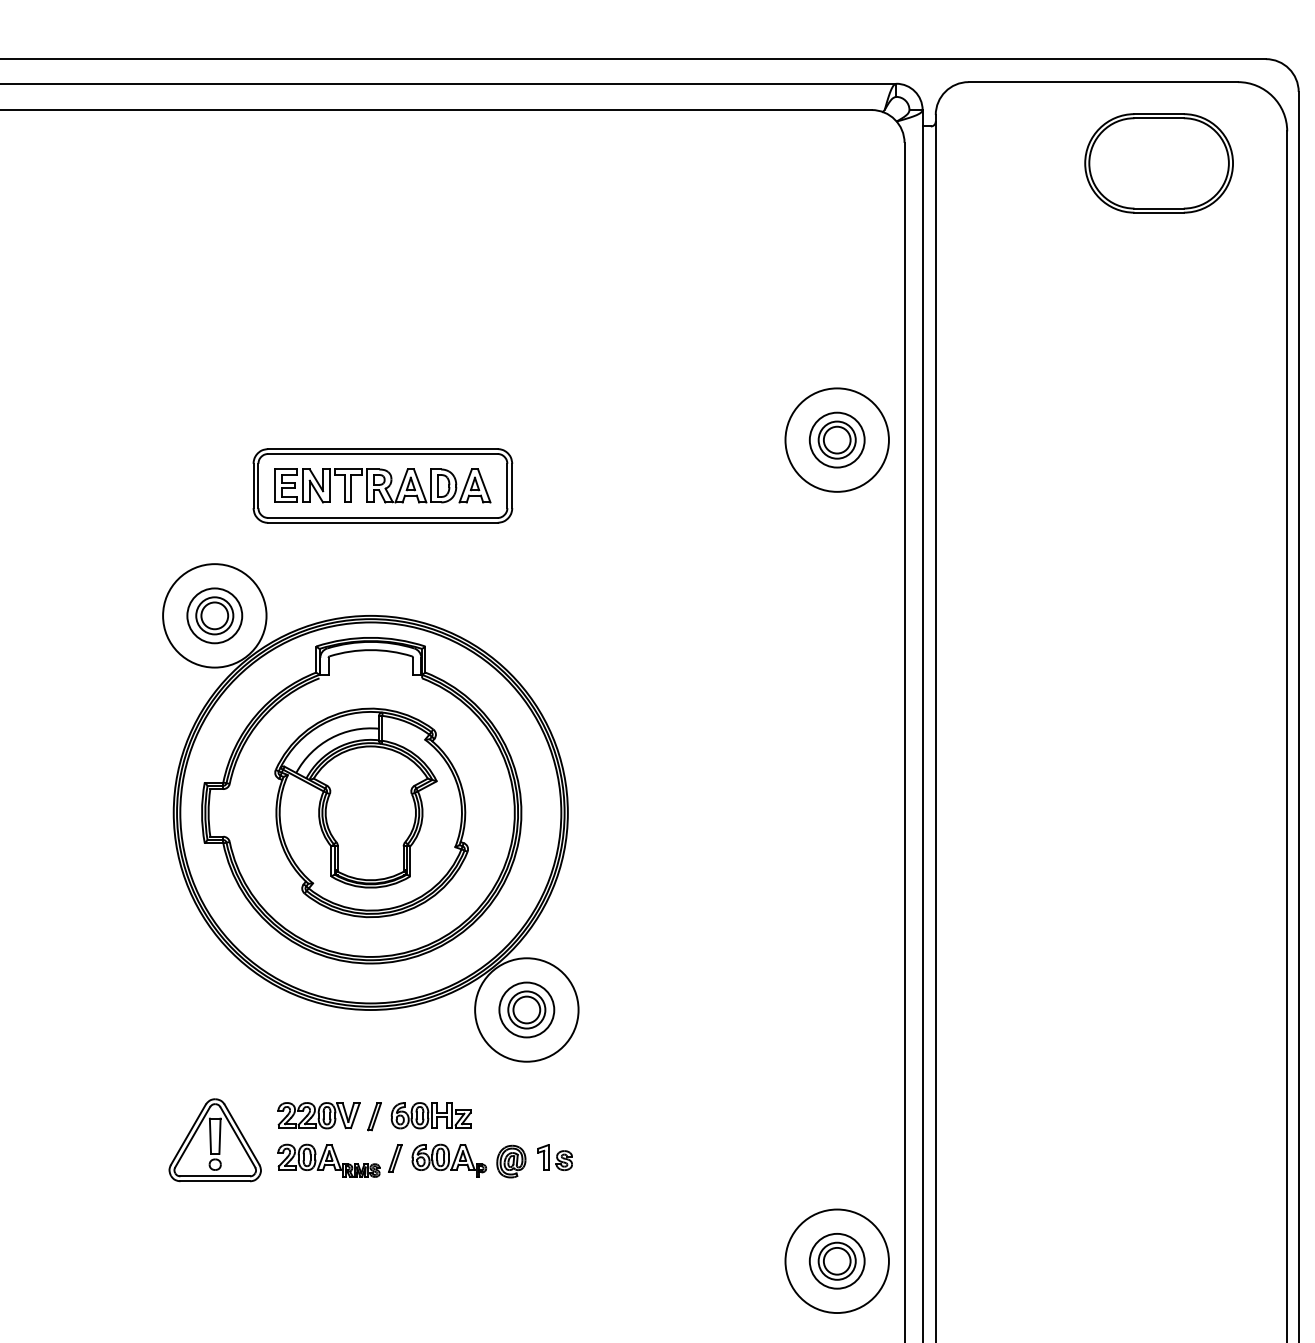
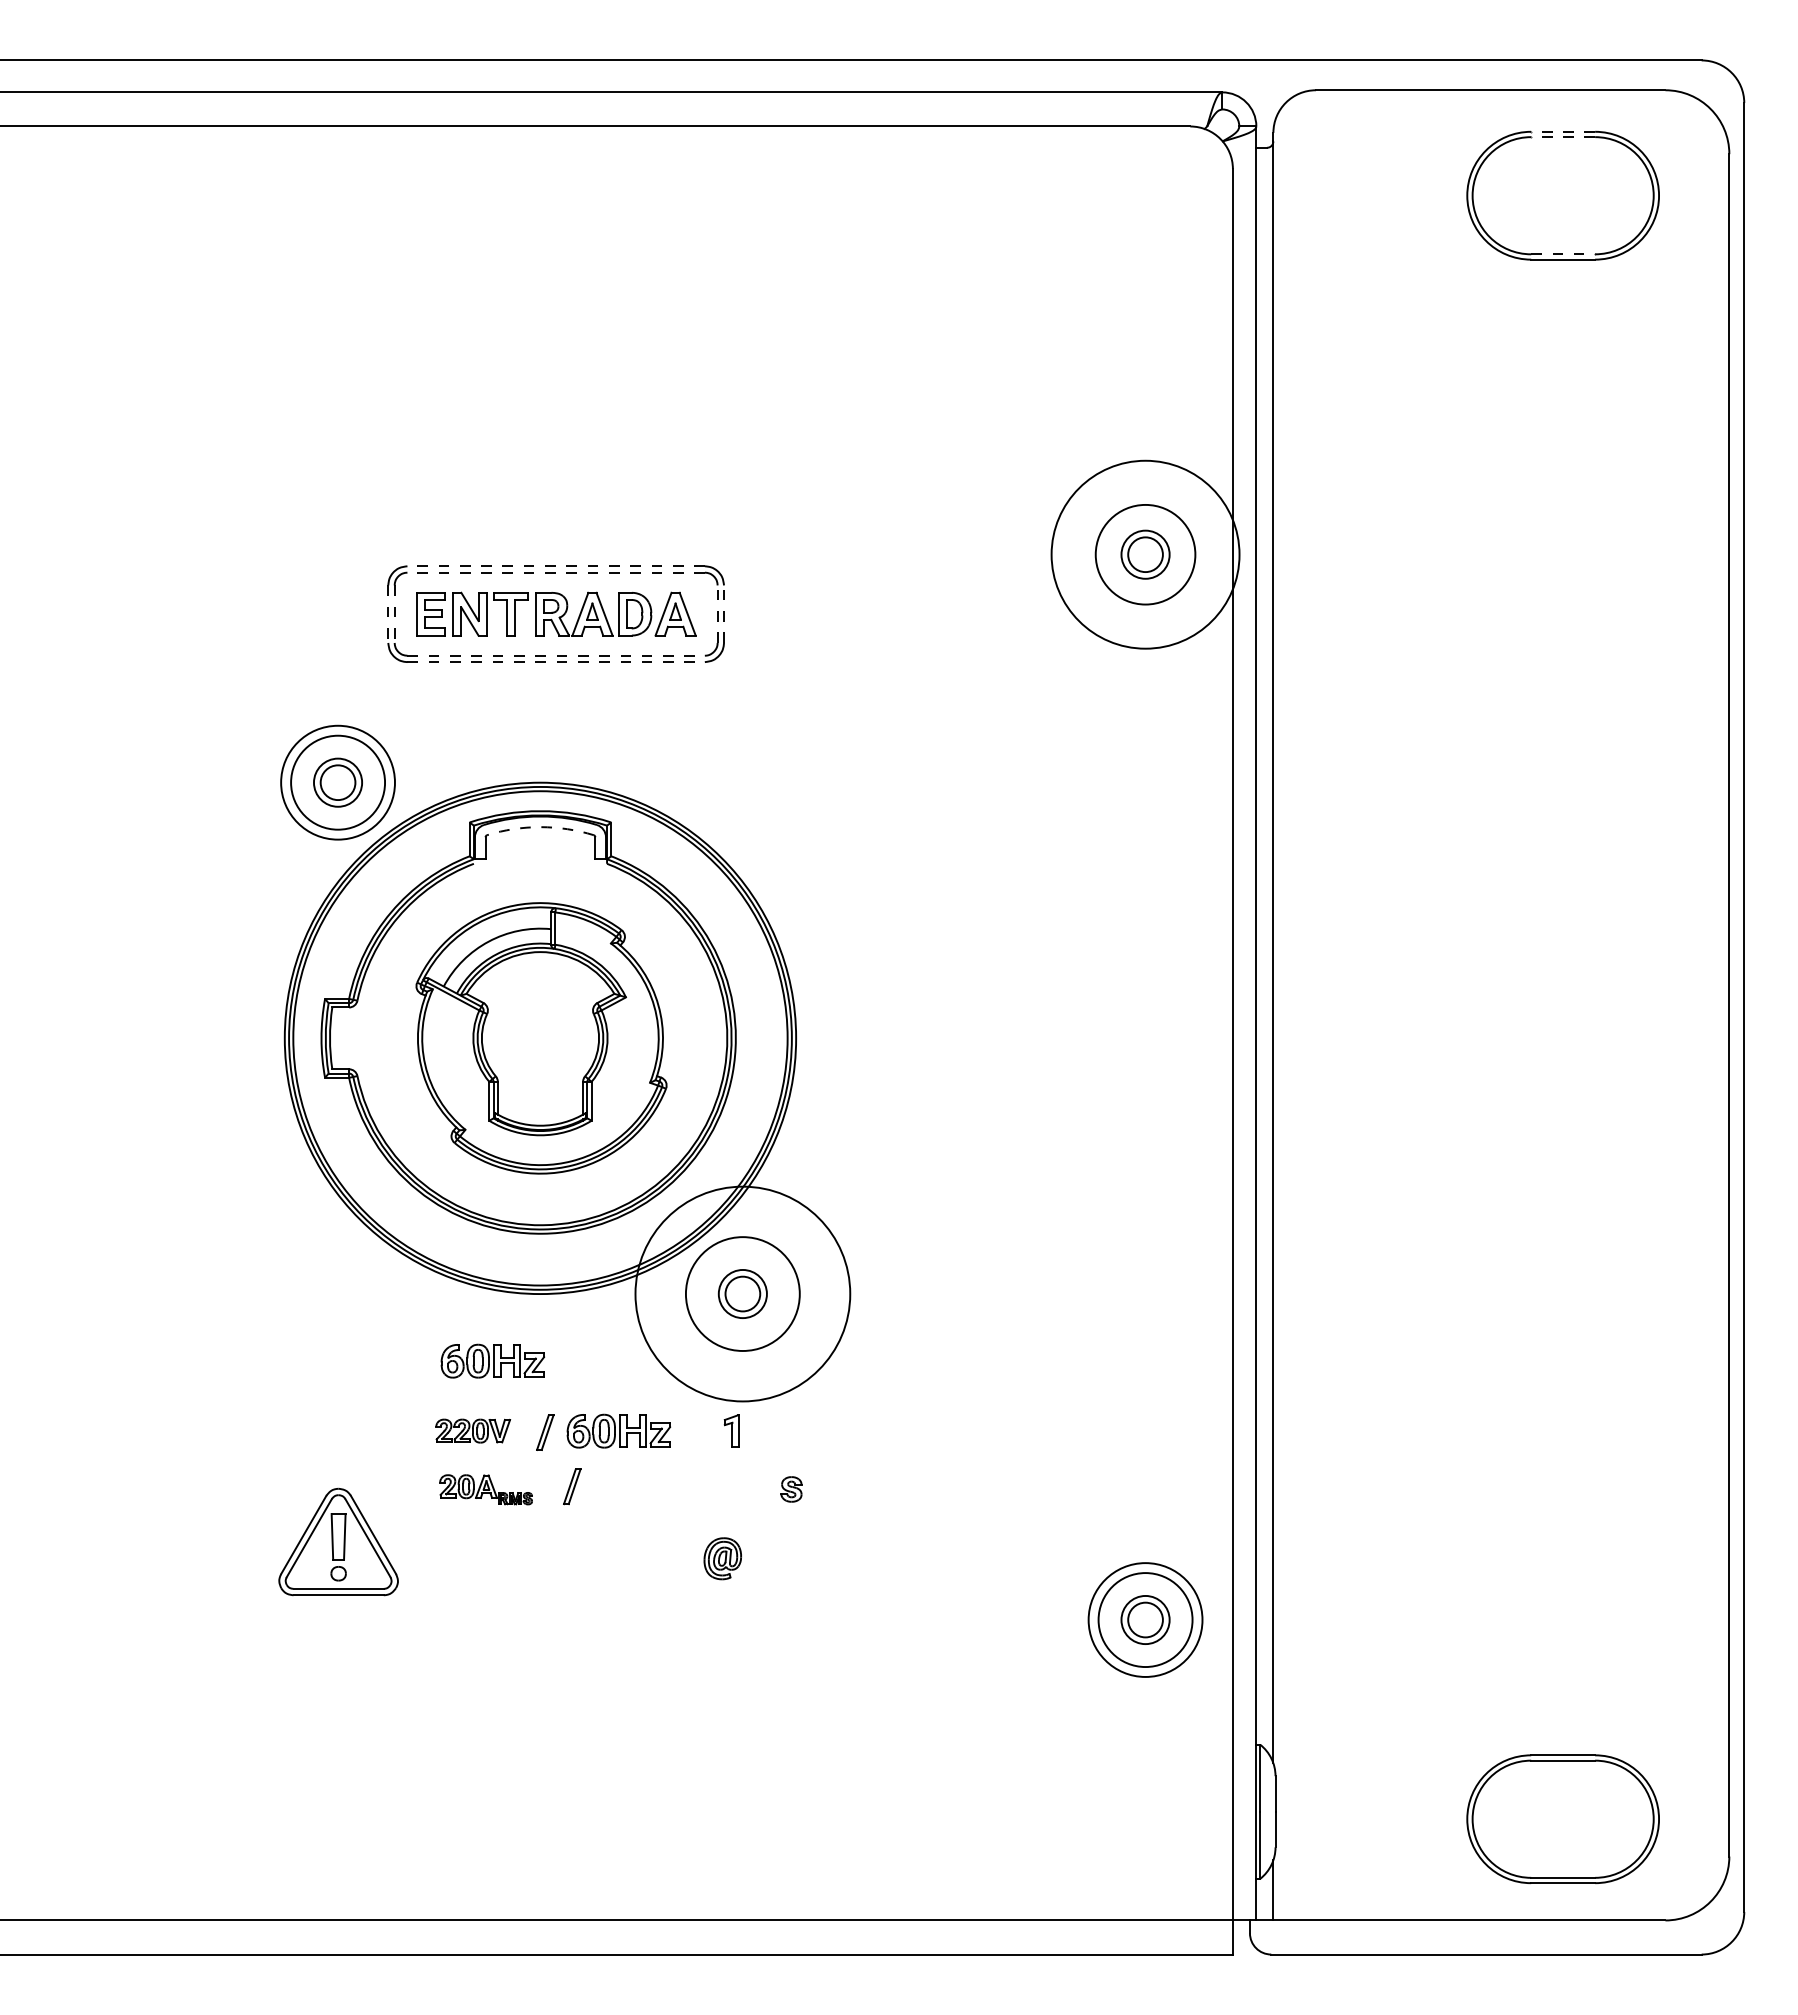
line: (1159, 113) -> (1563, 131), solid -> dashed
line: (1159, 118) -> (1563, 137), solid -> dashed
line: (1159, 208) -> (1563, 254), solid -> dashed
circle: (837, 439) -> (1145, 554), size x1.4
circle: (837, 439) -> (1145, 554), size x1.4
line: (383, 449) -> (556, 566), solid -> dashed
line: (383, 453) -> (556, 572), solid -> dashed
line: (253, 486) -> (388, 614), solid -> dashed
line: (258, 486) -> (394, 614), solid -> dashed
line: (507, 486) -> (717, 614), solid -> dashed
line: (512, 486) -> (724, 614), solid -> dashed
line: (383, 517) -> (556, 655), solid -> dashed
line: (383, 523) -> (556, 662), solid -> dashed
circle: (214, 615) -> (337, 782), size x0.7
circle: (214, 615) -> (337, 782), size x1.6
arc: (370, 650) -> (540, 827), solid -> dashed
circle: (526, 1009) -> (742, 1293), size x1.6
circle: (526, 1009) -> (742, 1293), size x1.6
part: (333, 1061) -> (492, 1360), added
part: (318, 1115) -> (472, 1430), size x0.7
part: (215, 1139) -> (338, 1541), moved
part: (543, 1156) -> (731, 1430), moved
part: (328, 1160) -> (485, 1489), size x0.7
part: (448, 1160) -> (641, 1489), removed
part: (511, 1161) -> (722, 1558), moved
circle: (837, 1260) -> (1145, 1619), size x0.7
circle: (837, 1260) -> (1145, 1619), size x1.6

